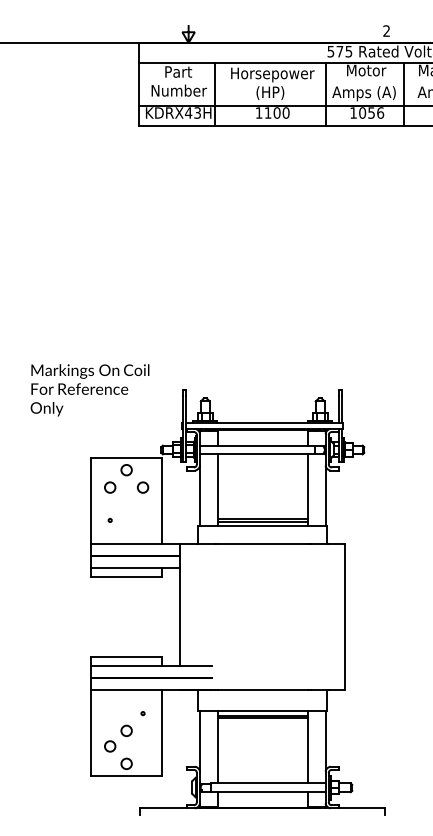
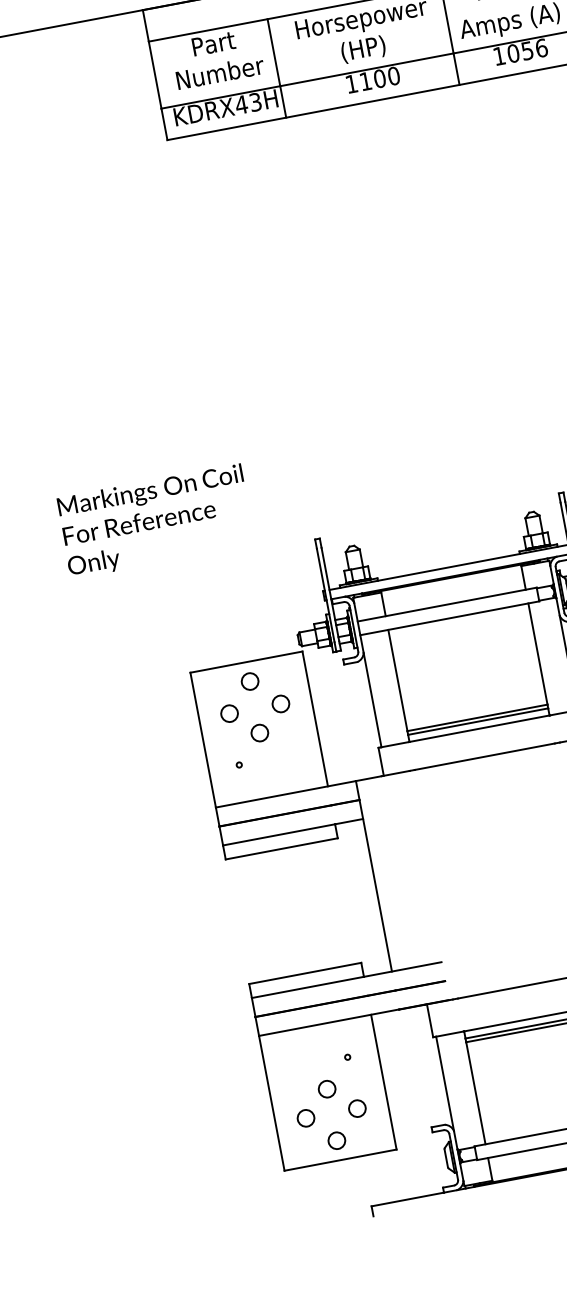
text: (89, 390) -> (154, 521), moved
circle: (126, 503) -> (259, 733), added
circle: (142, 746) -> (356, 1108), added

